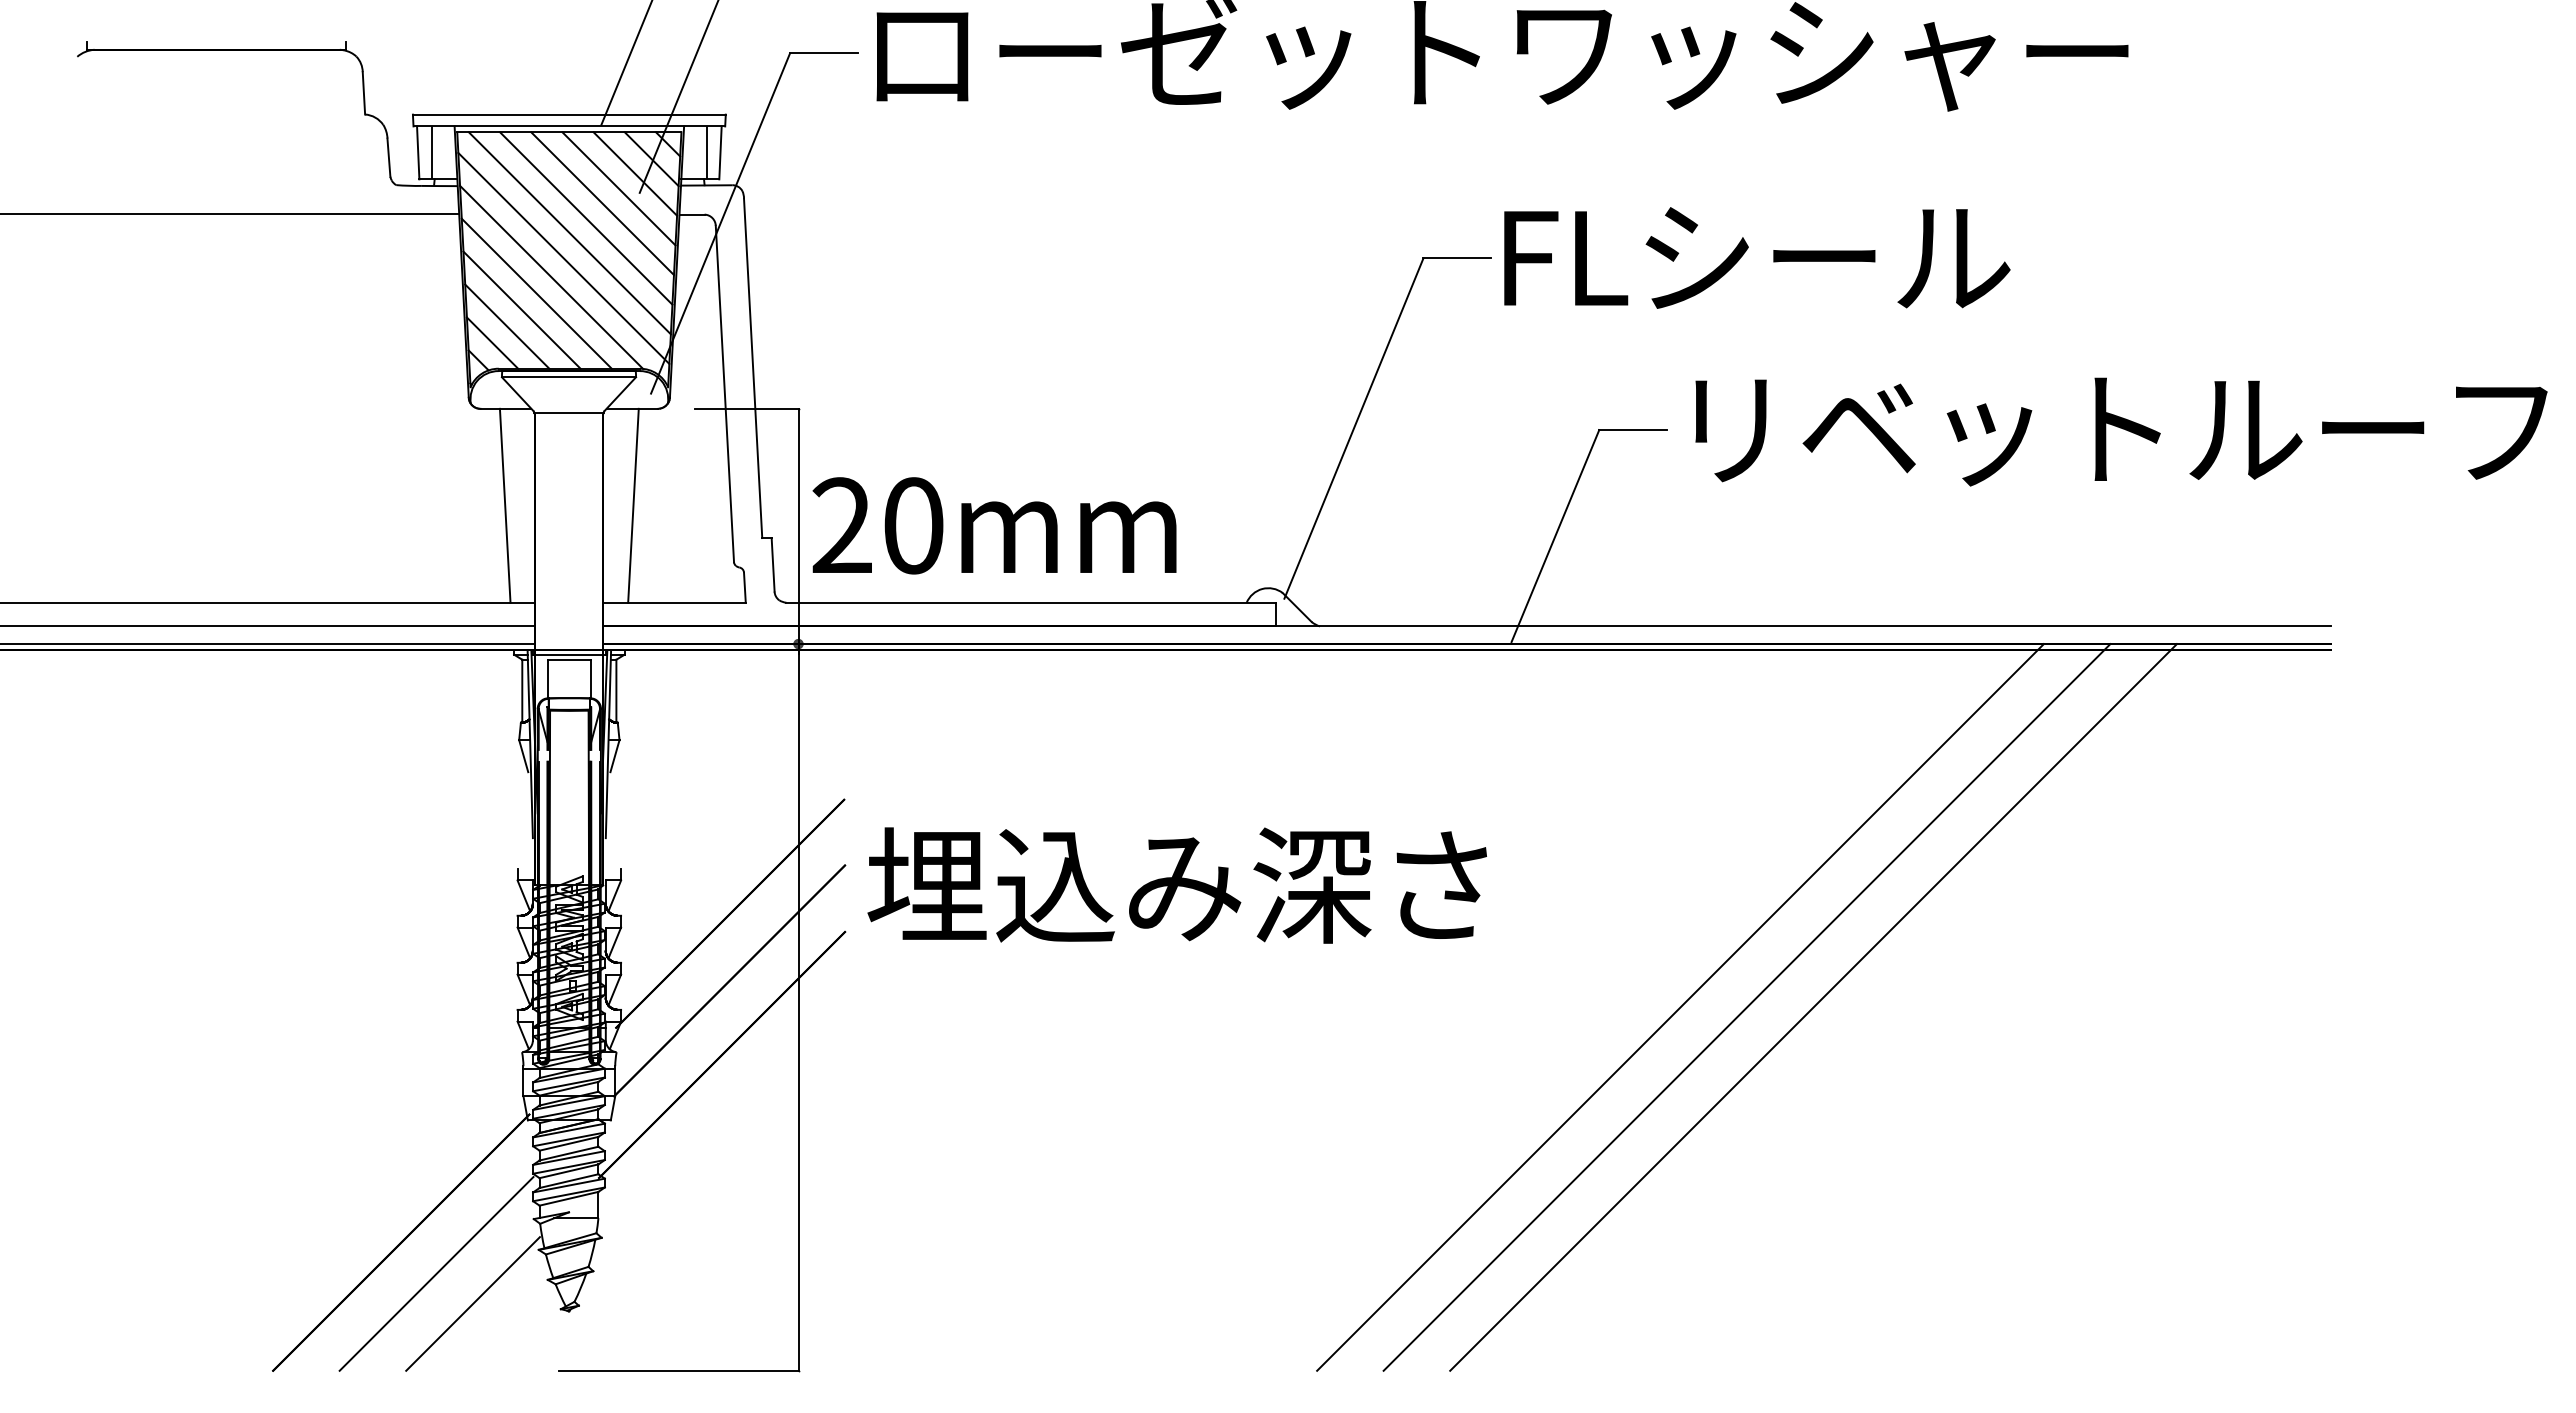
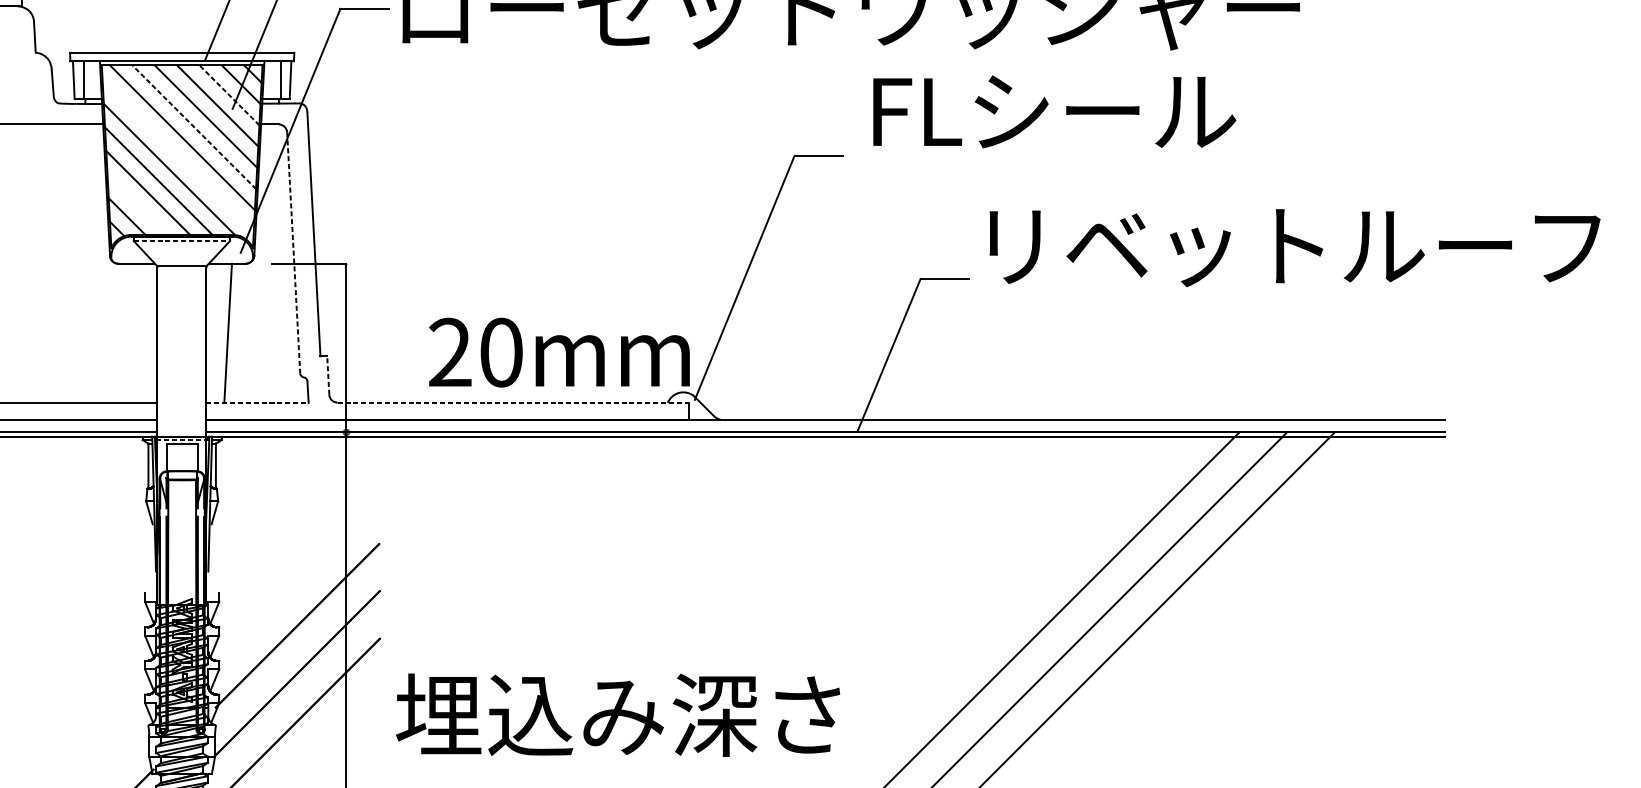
line: (635, 173) -> (229, 95), solid -> dashed
line: (586, 218) -> (194, 127), solid -> dashed
line: (563, 257) -> (177, 155), removed
text: (1757, 257) -> (1054, 111), moved
line: (507, 326) -> (137, 204), removed
line: (569, 377) -> (182, 241), solid -> dashed
line: (724, 394) -> (293, 253), solid -> dashed
text: (2121, 431) -> (1295, 247), moved
line: (504, 505) -> (135, 333), removed
text: (994, 525) -> (559, 352), moved
line: (773, 564) -> (328, 375), solid -> dashed
line: (674, 602) -> (257, 402), solid -> dashed
line: (1030, 602) -> (512, 402), solid -> dashed
line: (569, 654) -> (182, 439), solid -> dashed
text: (1176, 885) -> (617, 715), moved

